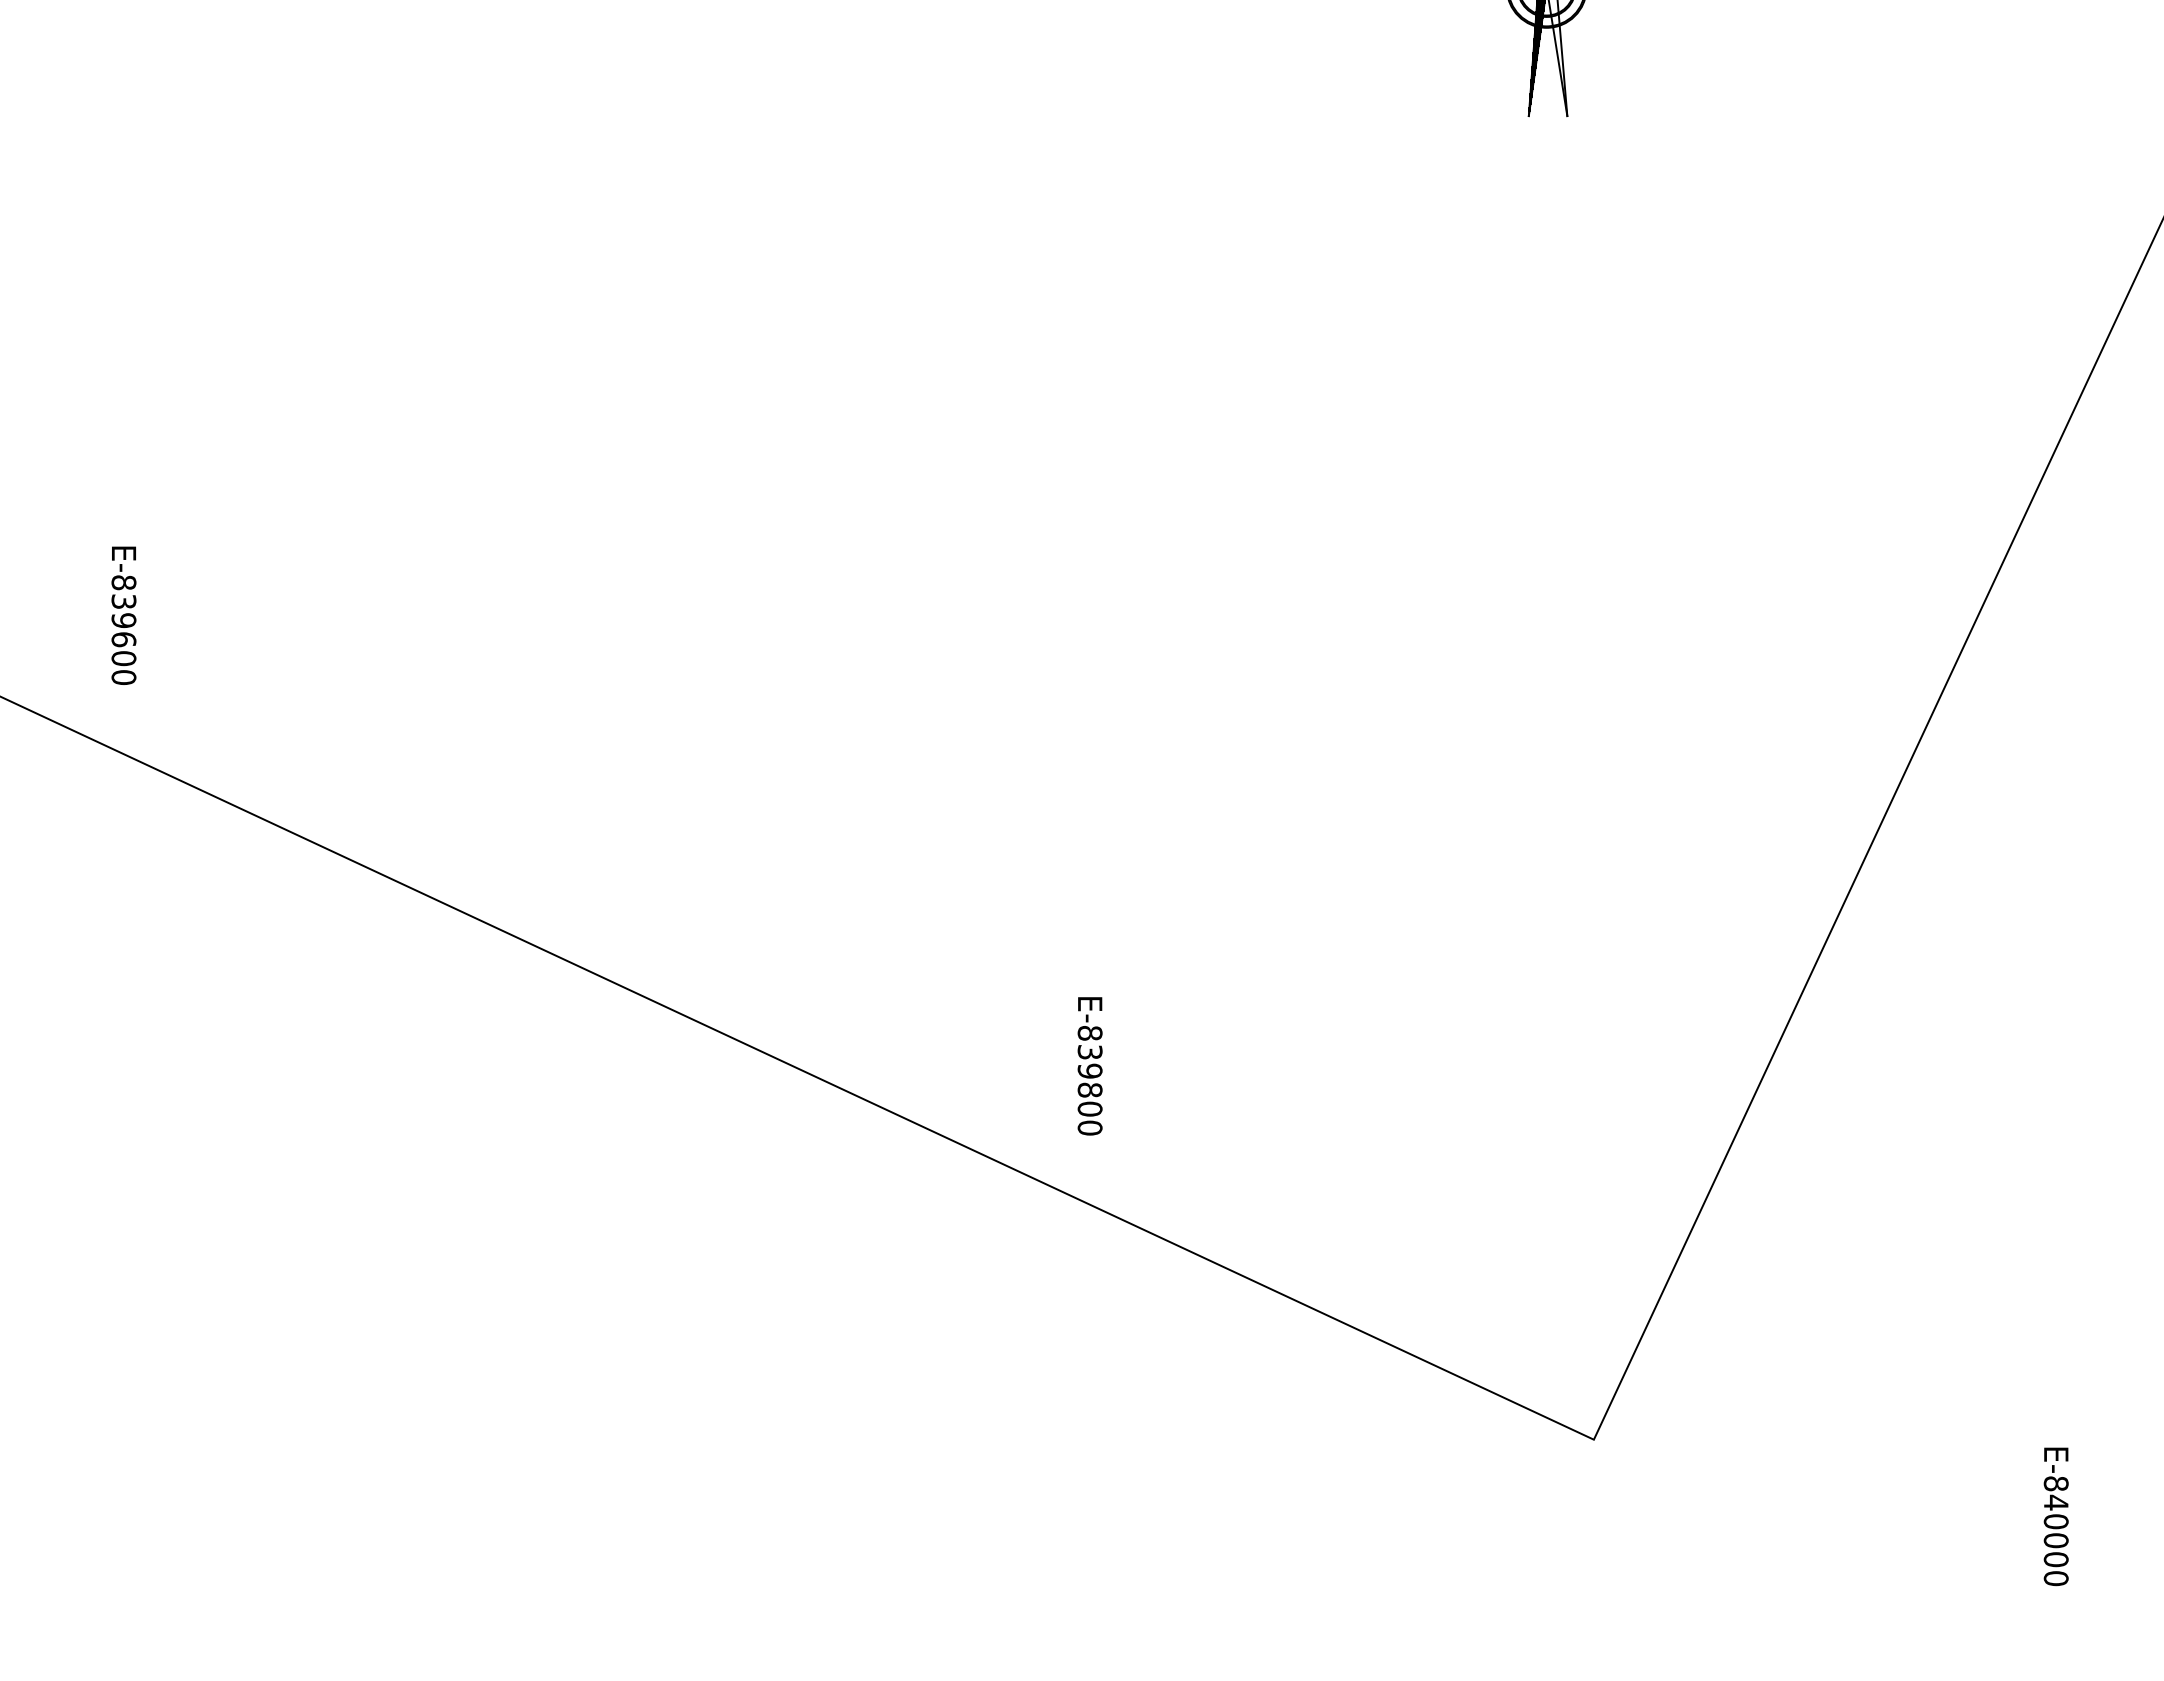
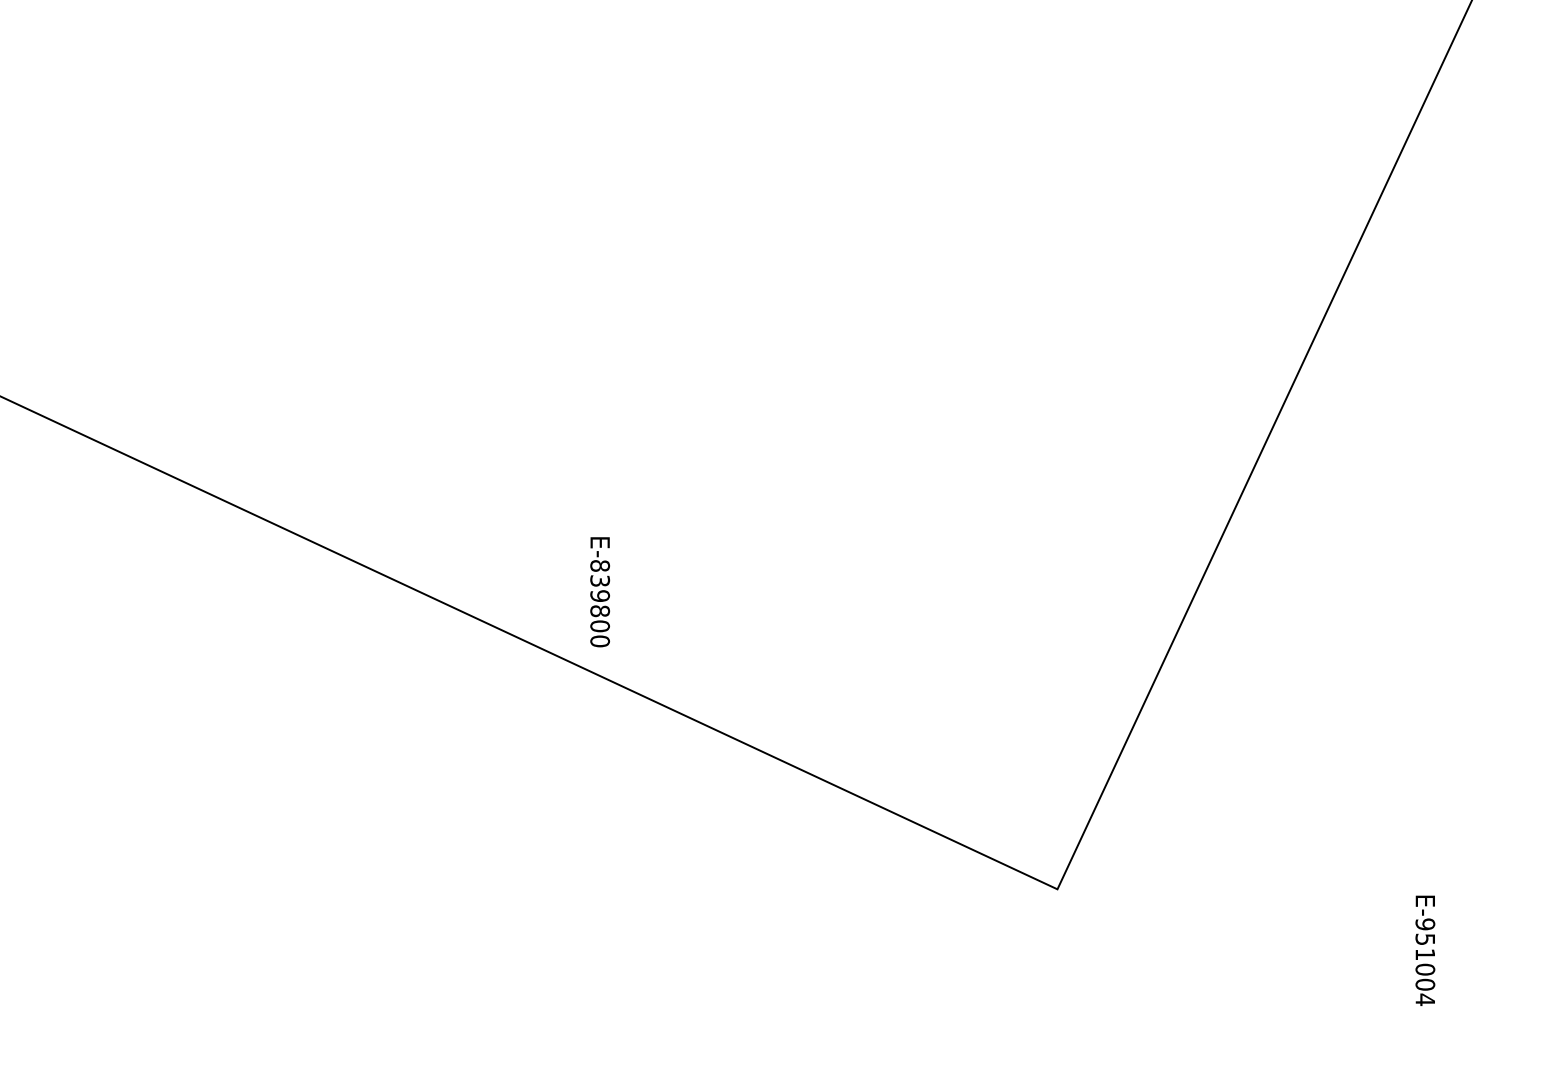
text: (1089, 1066) -> (599, 592), moved
text: (2055, 1531) -> (1424, 962), E-840000 -> E-951004

